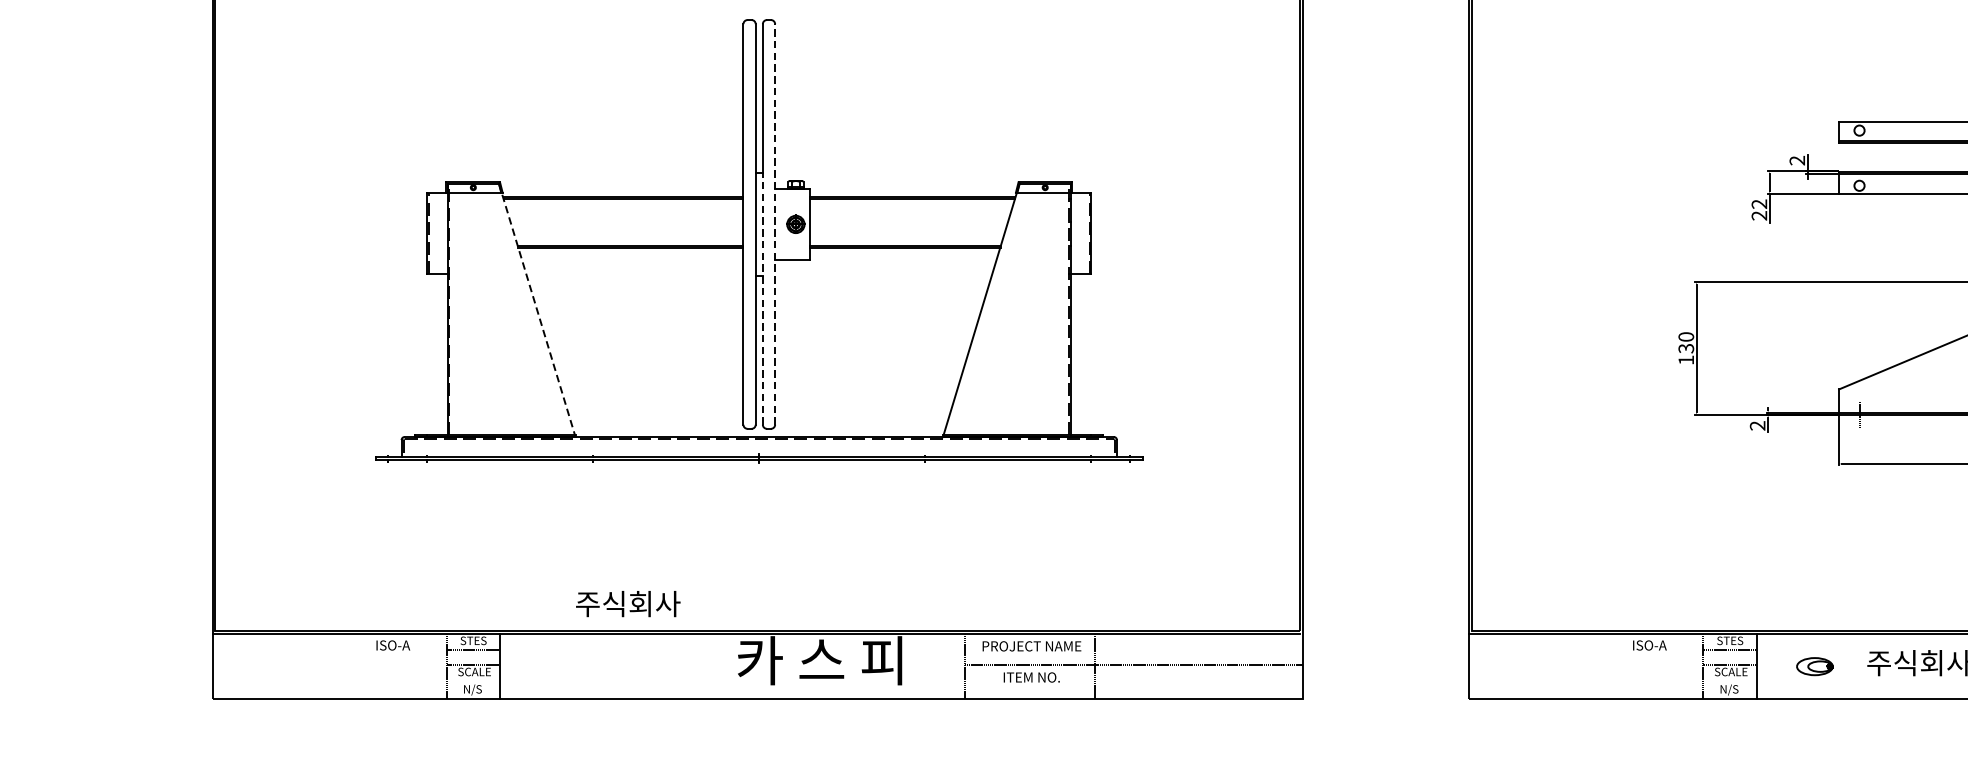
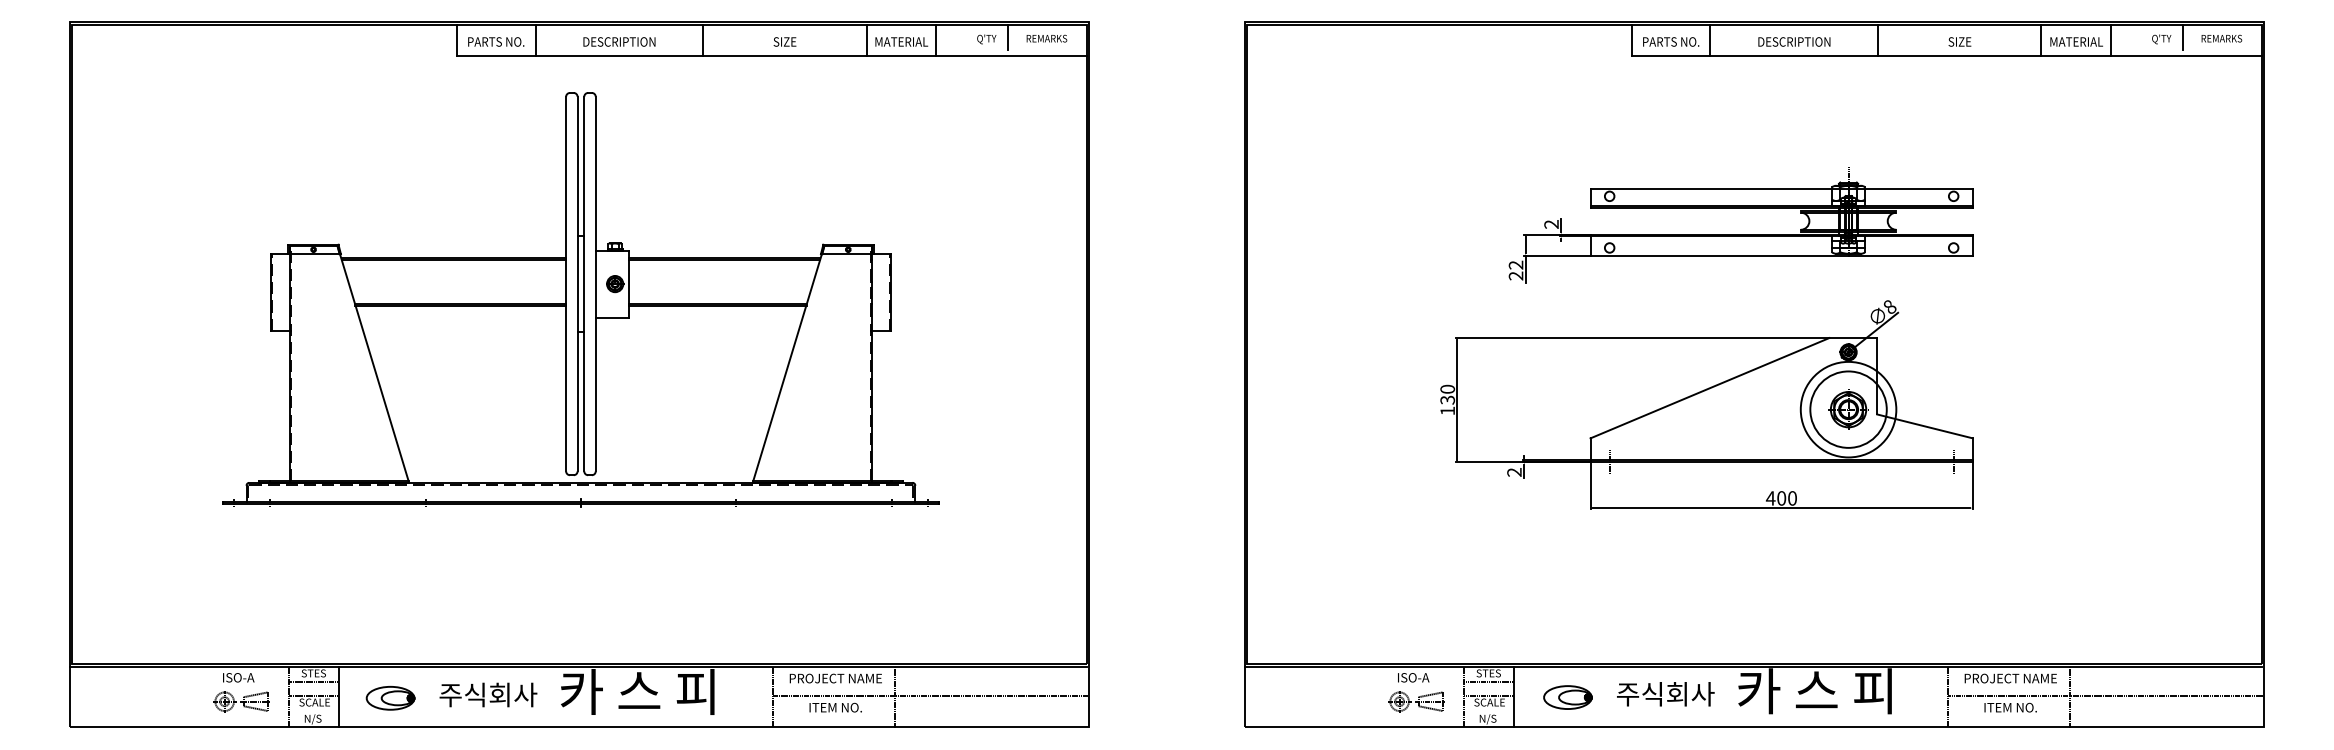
line: (774, 223) -> (595, 283), dashed -> solid
line: (763, 298) -> (584, 353), dashed -> solid
line: (537, 310) -> (373, 364), dashed -> solid
text: (628, 603) -> (488, 694), moved
part: (1814, 666) -> (1567, 697), size x1.43
part: (555, 667) -> (390, 698), added
part: (396, 670) -> (241, 701), added
part: (1652, 670) -> (1416, 701), added

